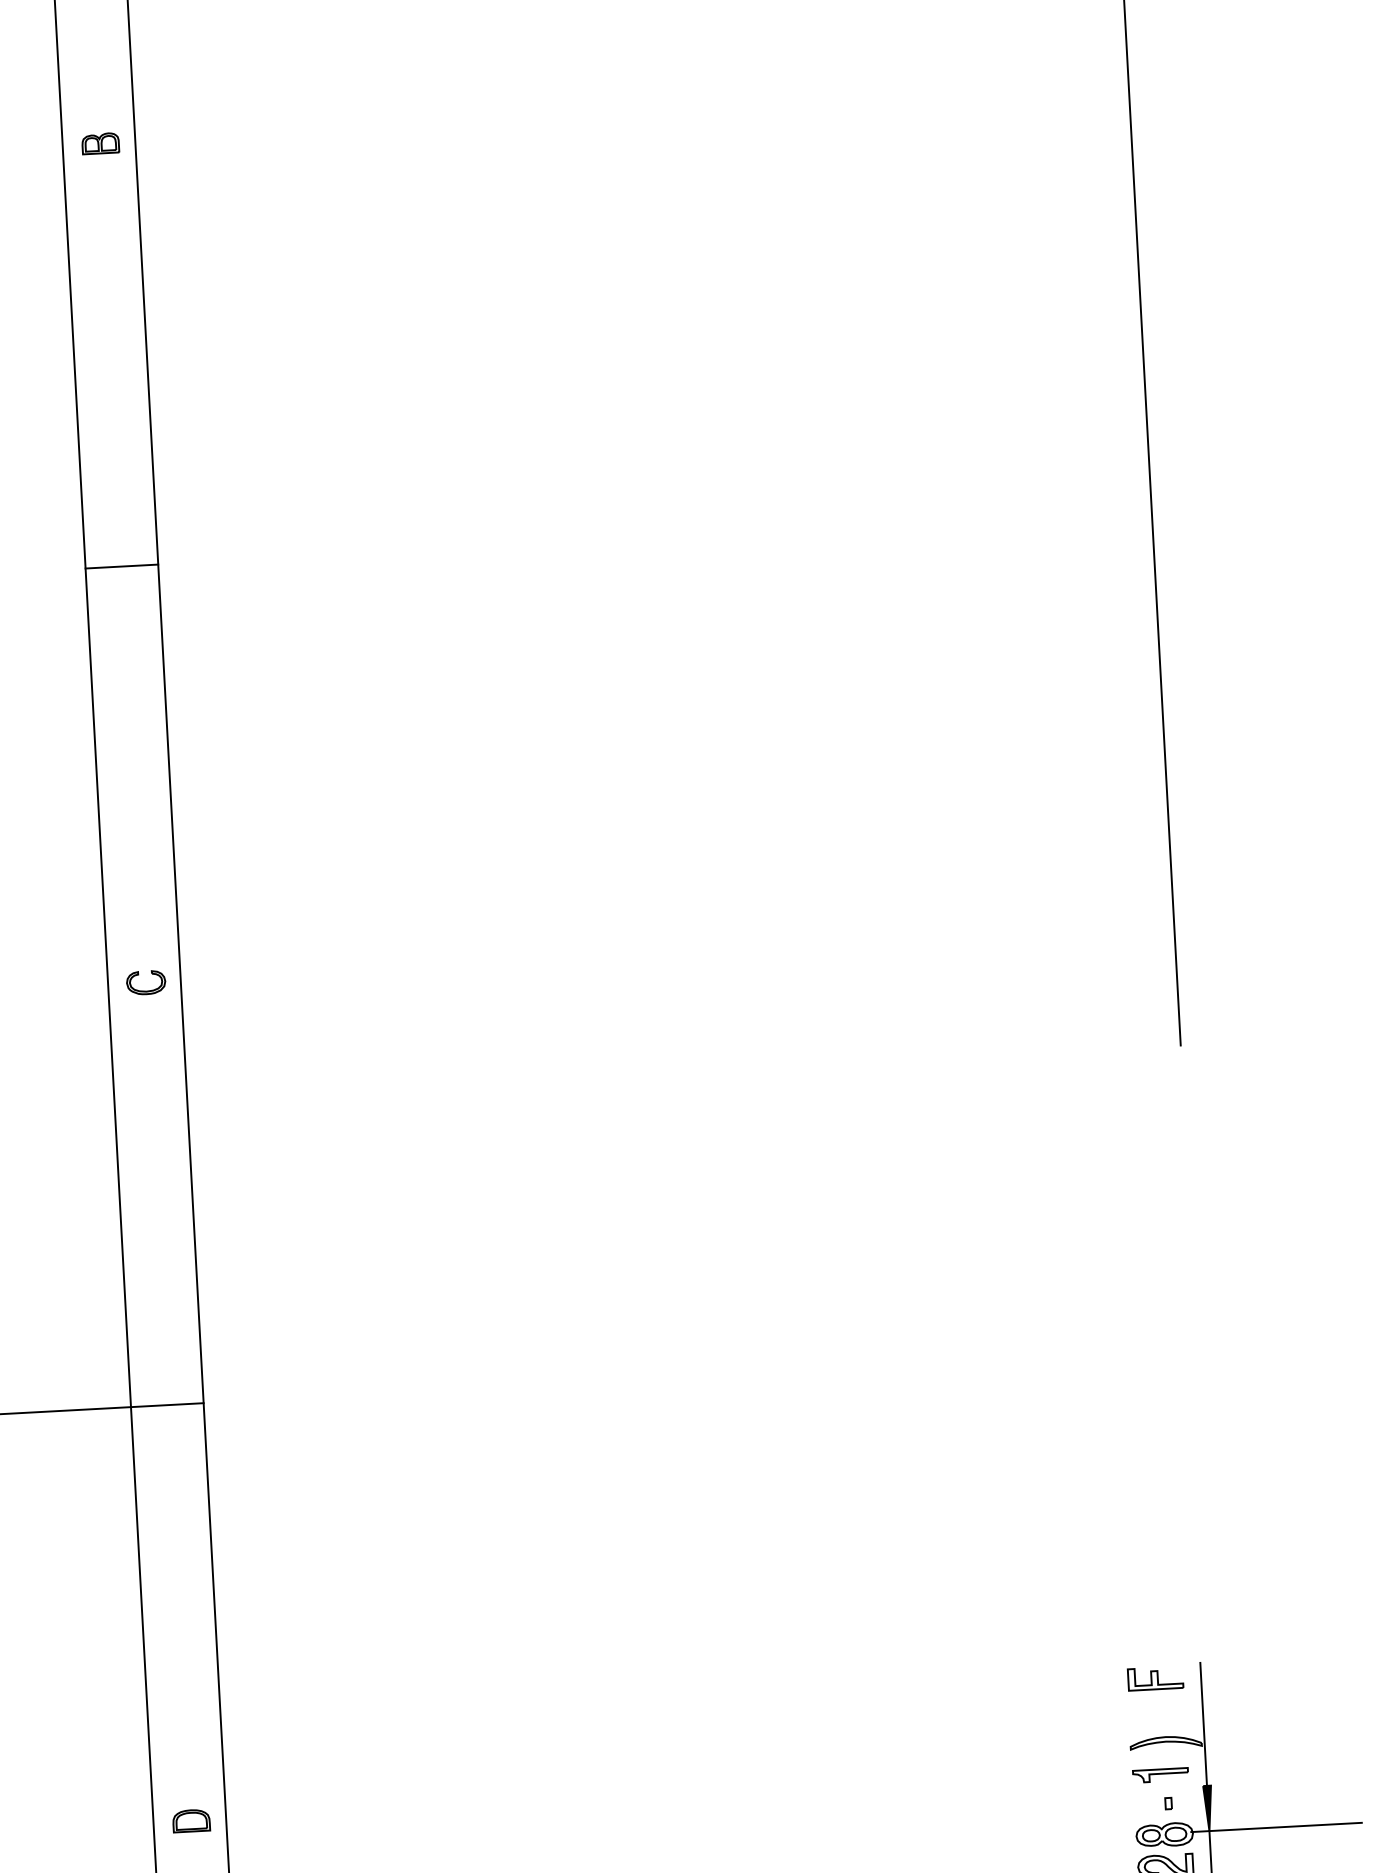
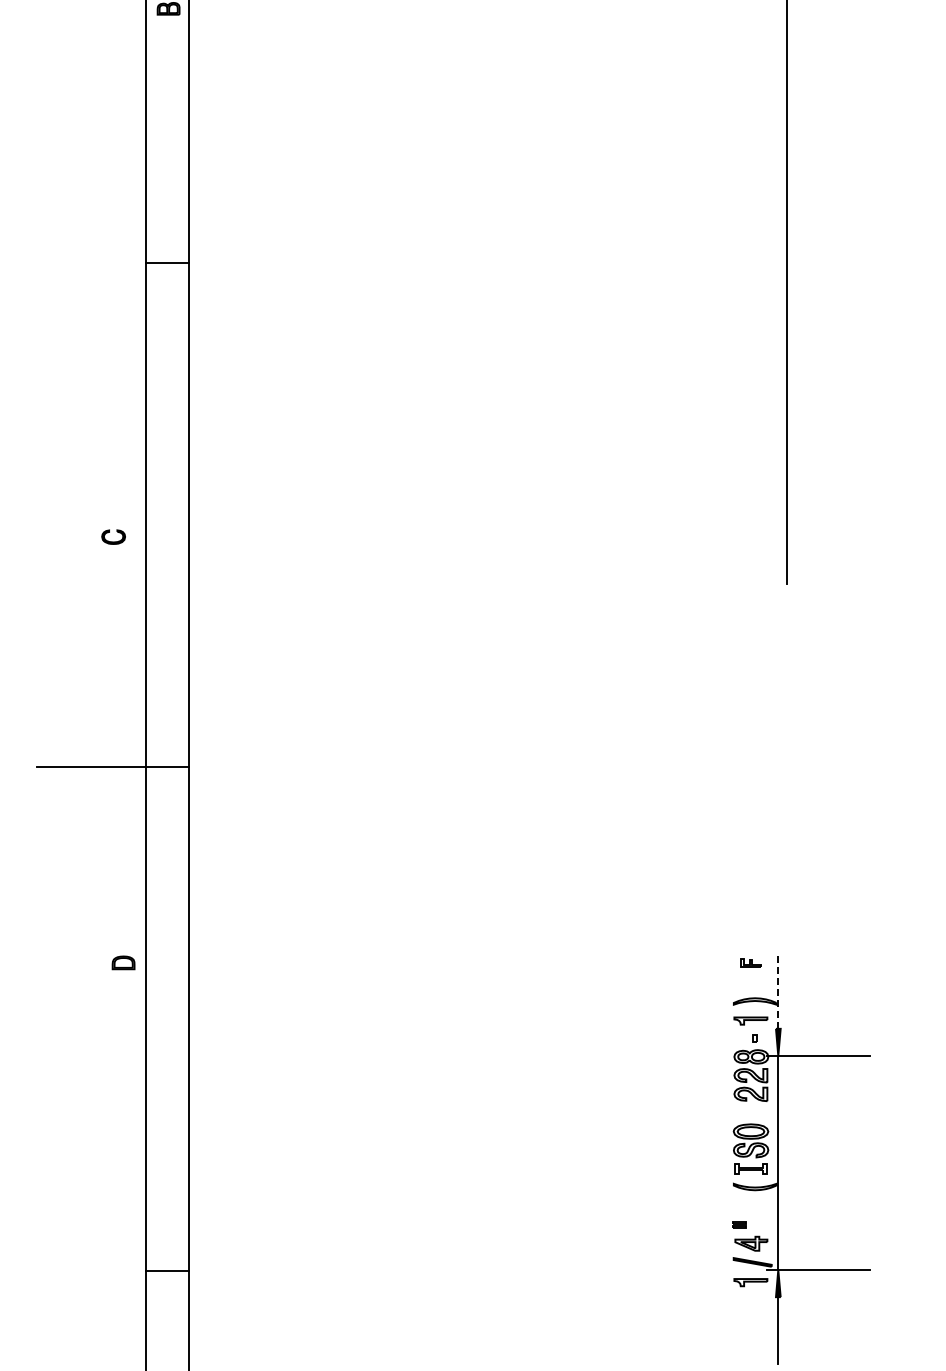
part: (145, 981) -> (113, 536), moved
part: (1154, 1678) -> (750, 962), size x0.6
line: (1203, 1723) -> (778, 991), solid -> dashed
part: (191, 1820) -> (123, 962), moved

